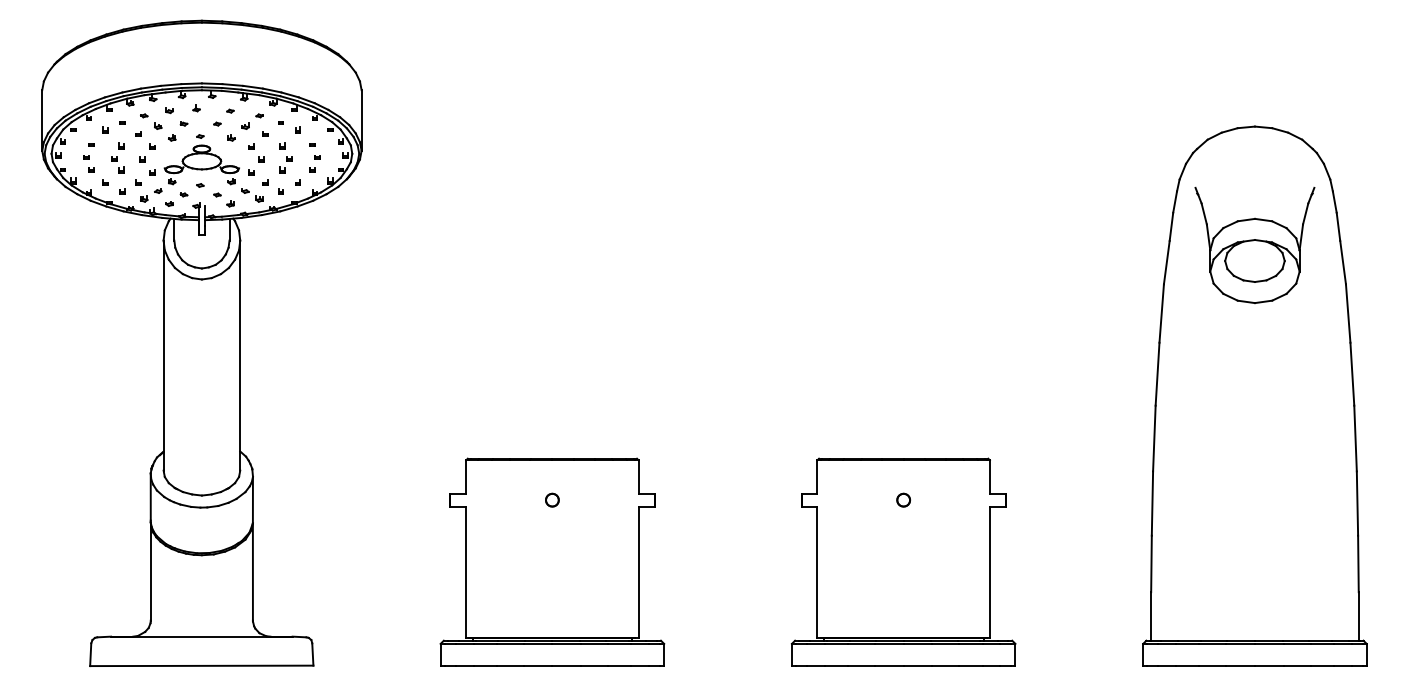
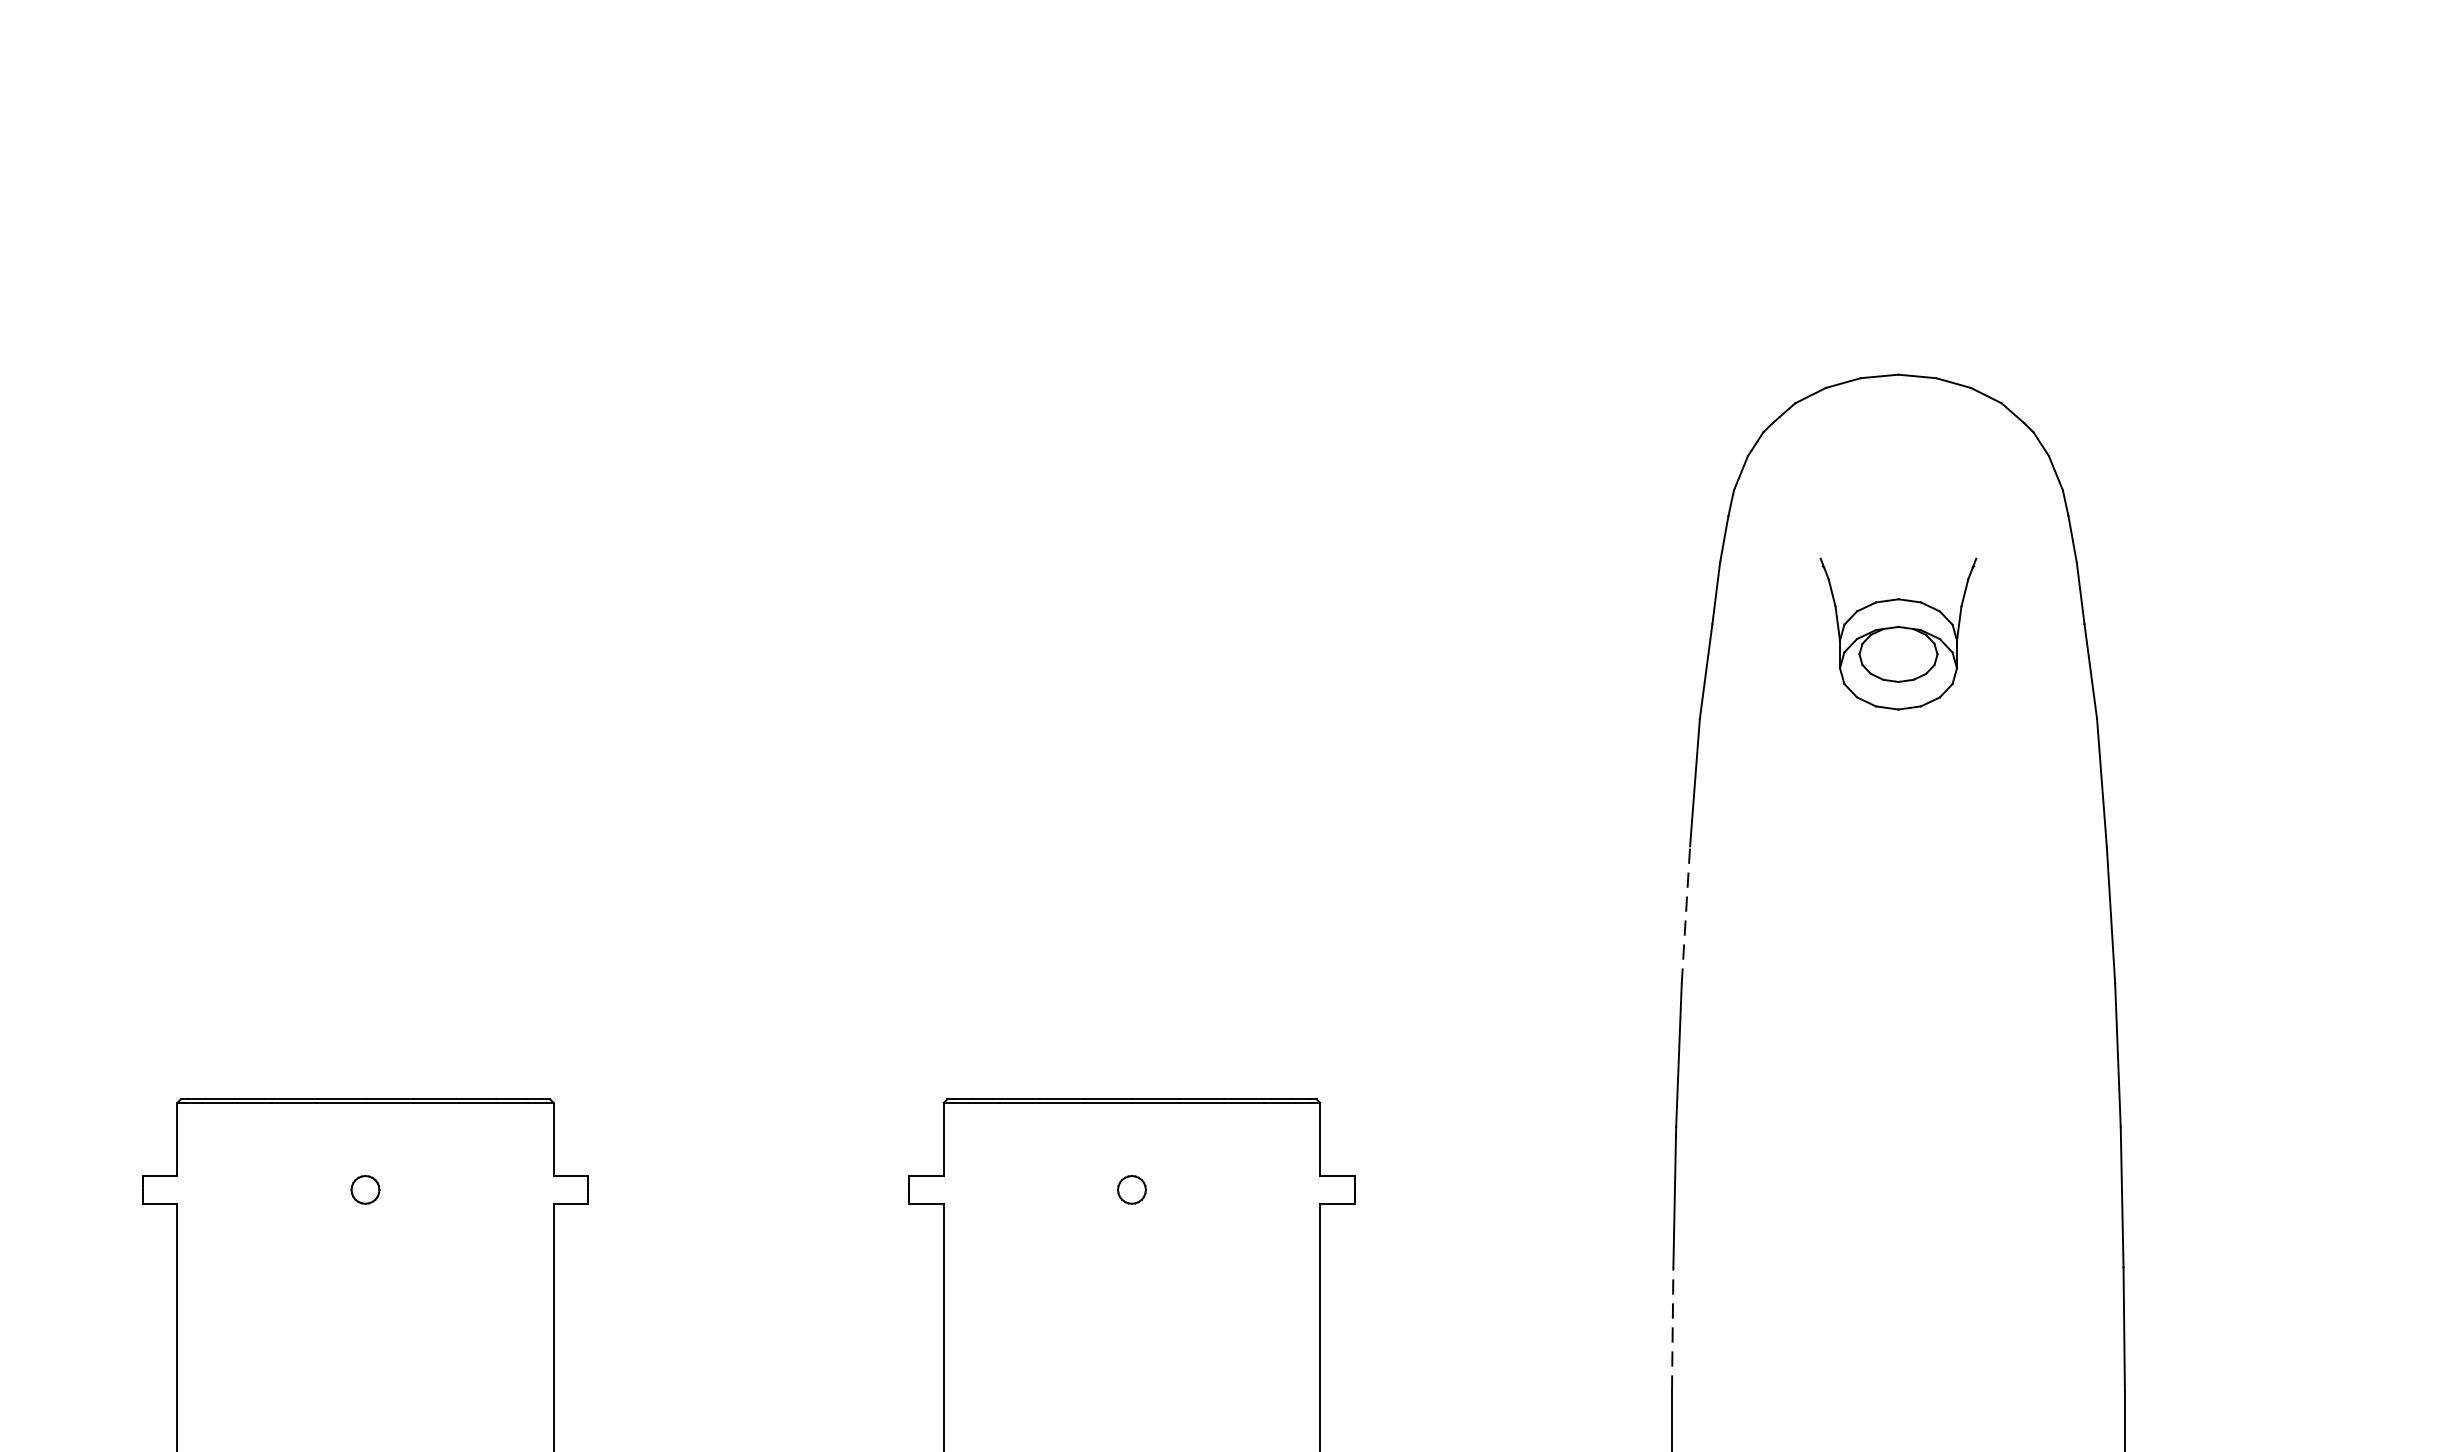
part: (1254, 245) -> (1897, 634), size x0.6
line: (1157, 374) -> (1685, 915), solid -> dashed
line: (1151, 563) -> (1672, 1328), solid -> dashed

